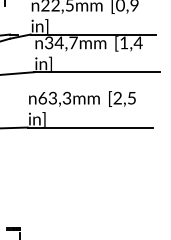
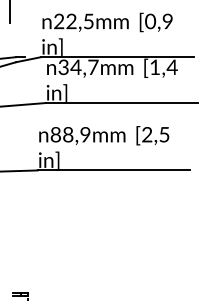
text: (54, 98) -> (70, 134), 63,3mm -> 88,9mm

